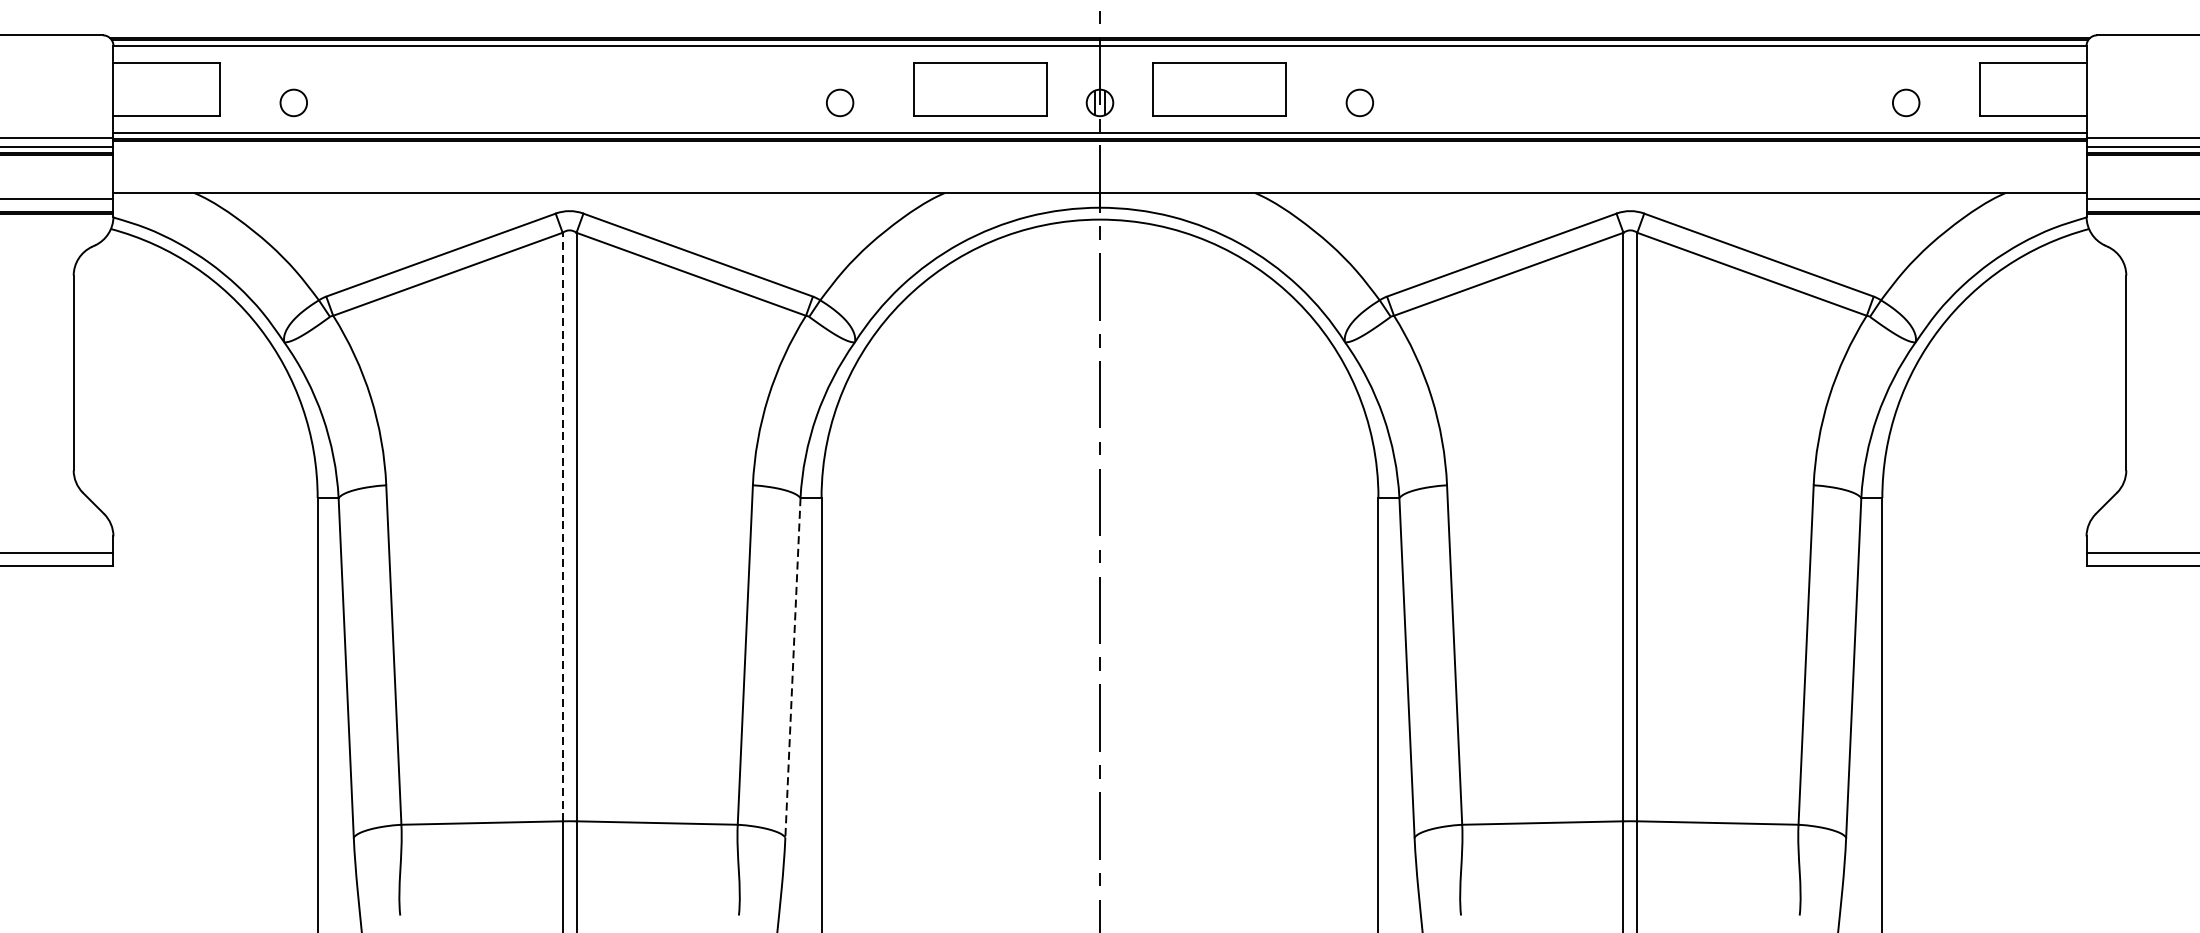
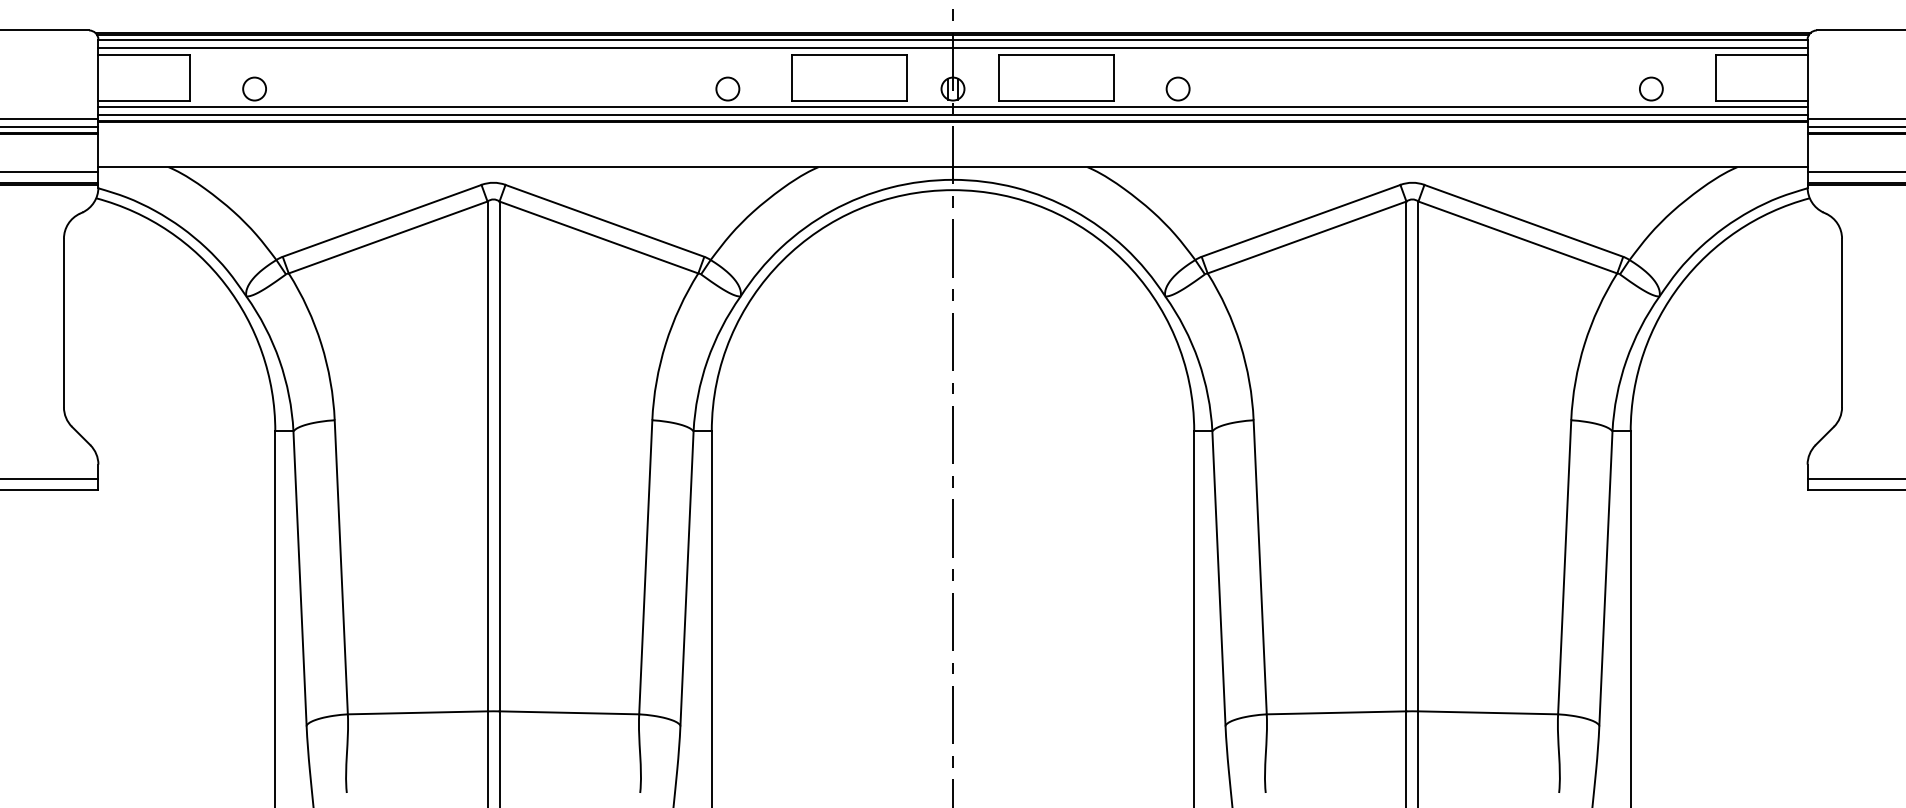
line: (1099, 54) -> (952, 47), added
line: (1099, 124) -> (952, 107), added
line: (562, 527) -> (487, 456), dashed -> solid
line: (793, 667) -> (687, 578), dashed -> solid

